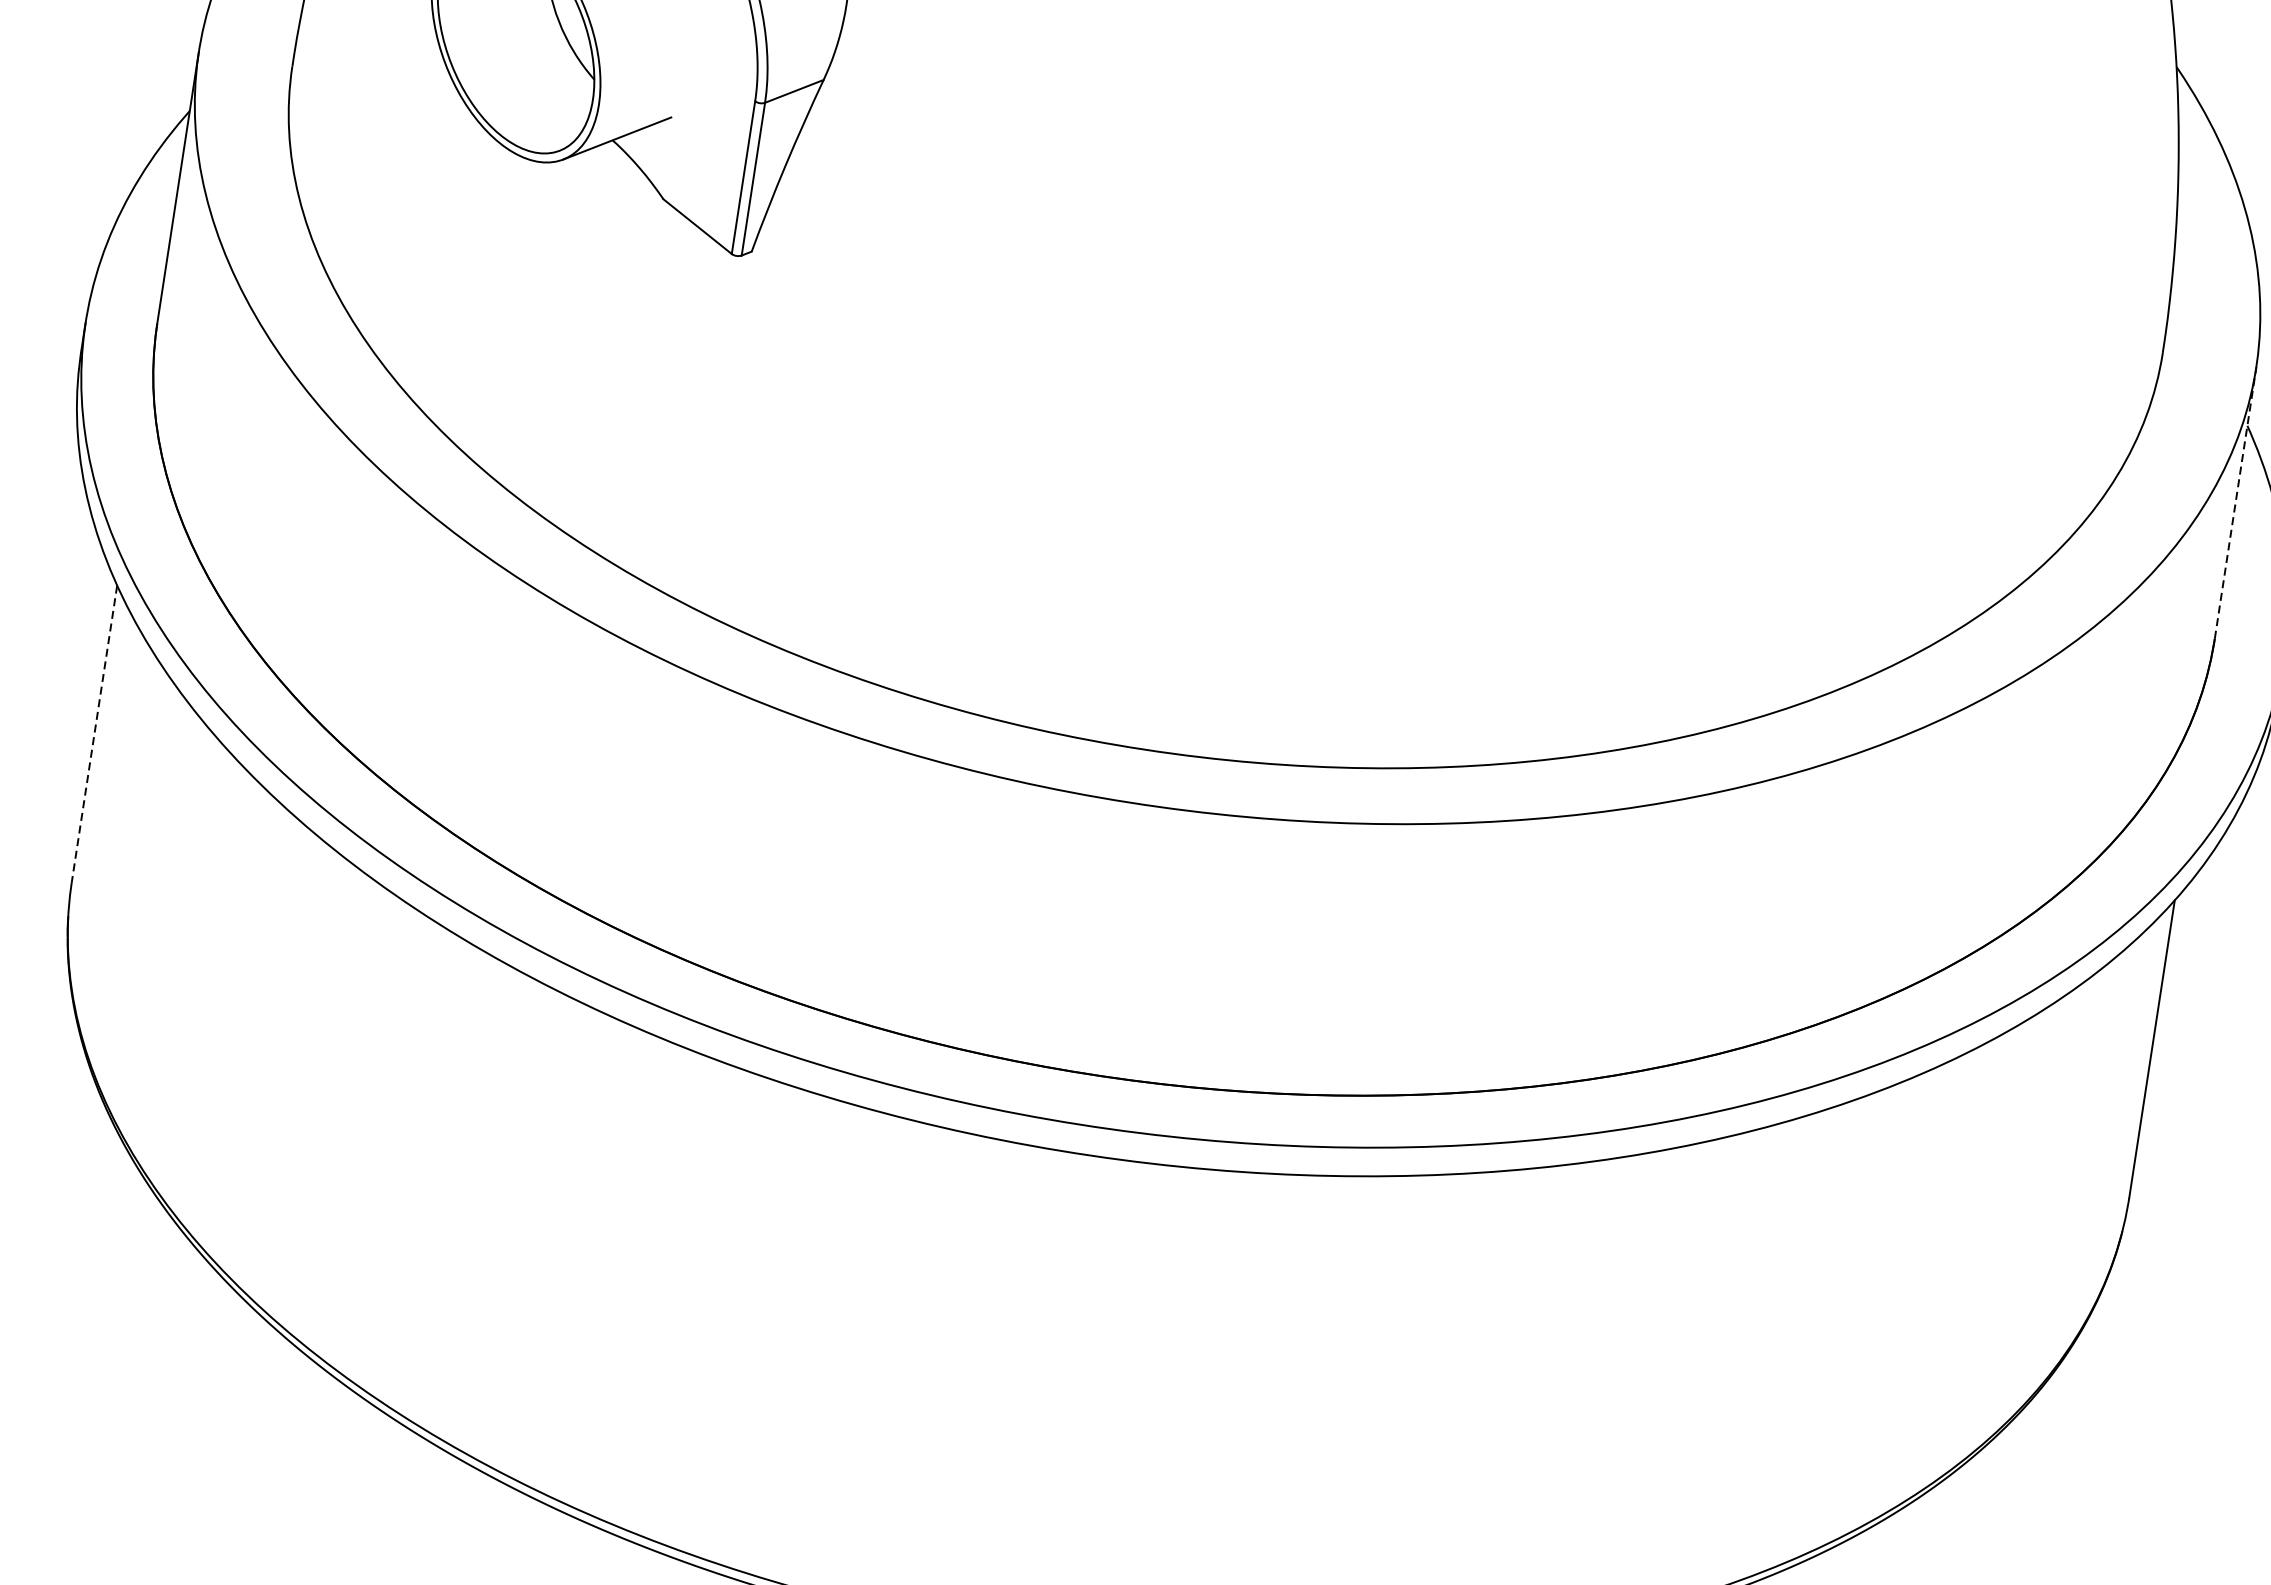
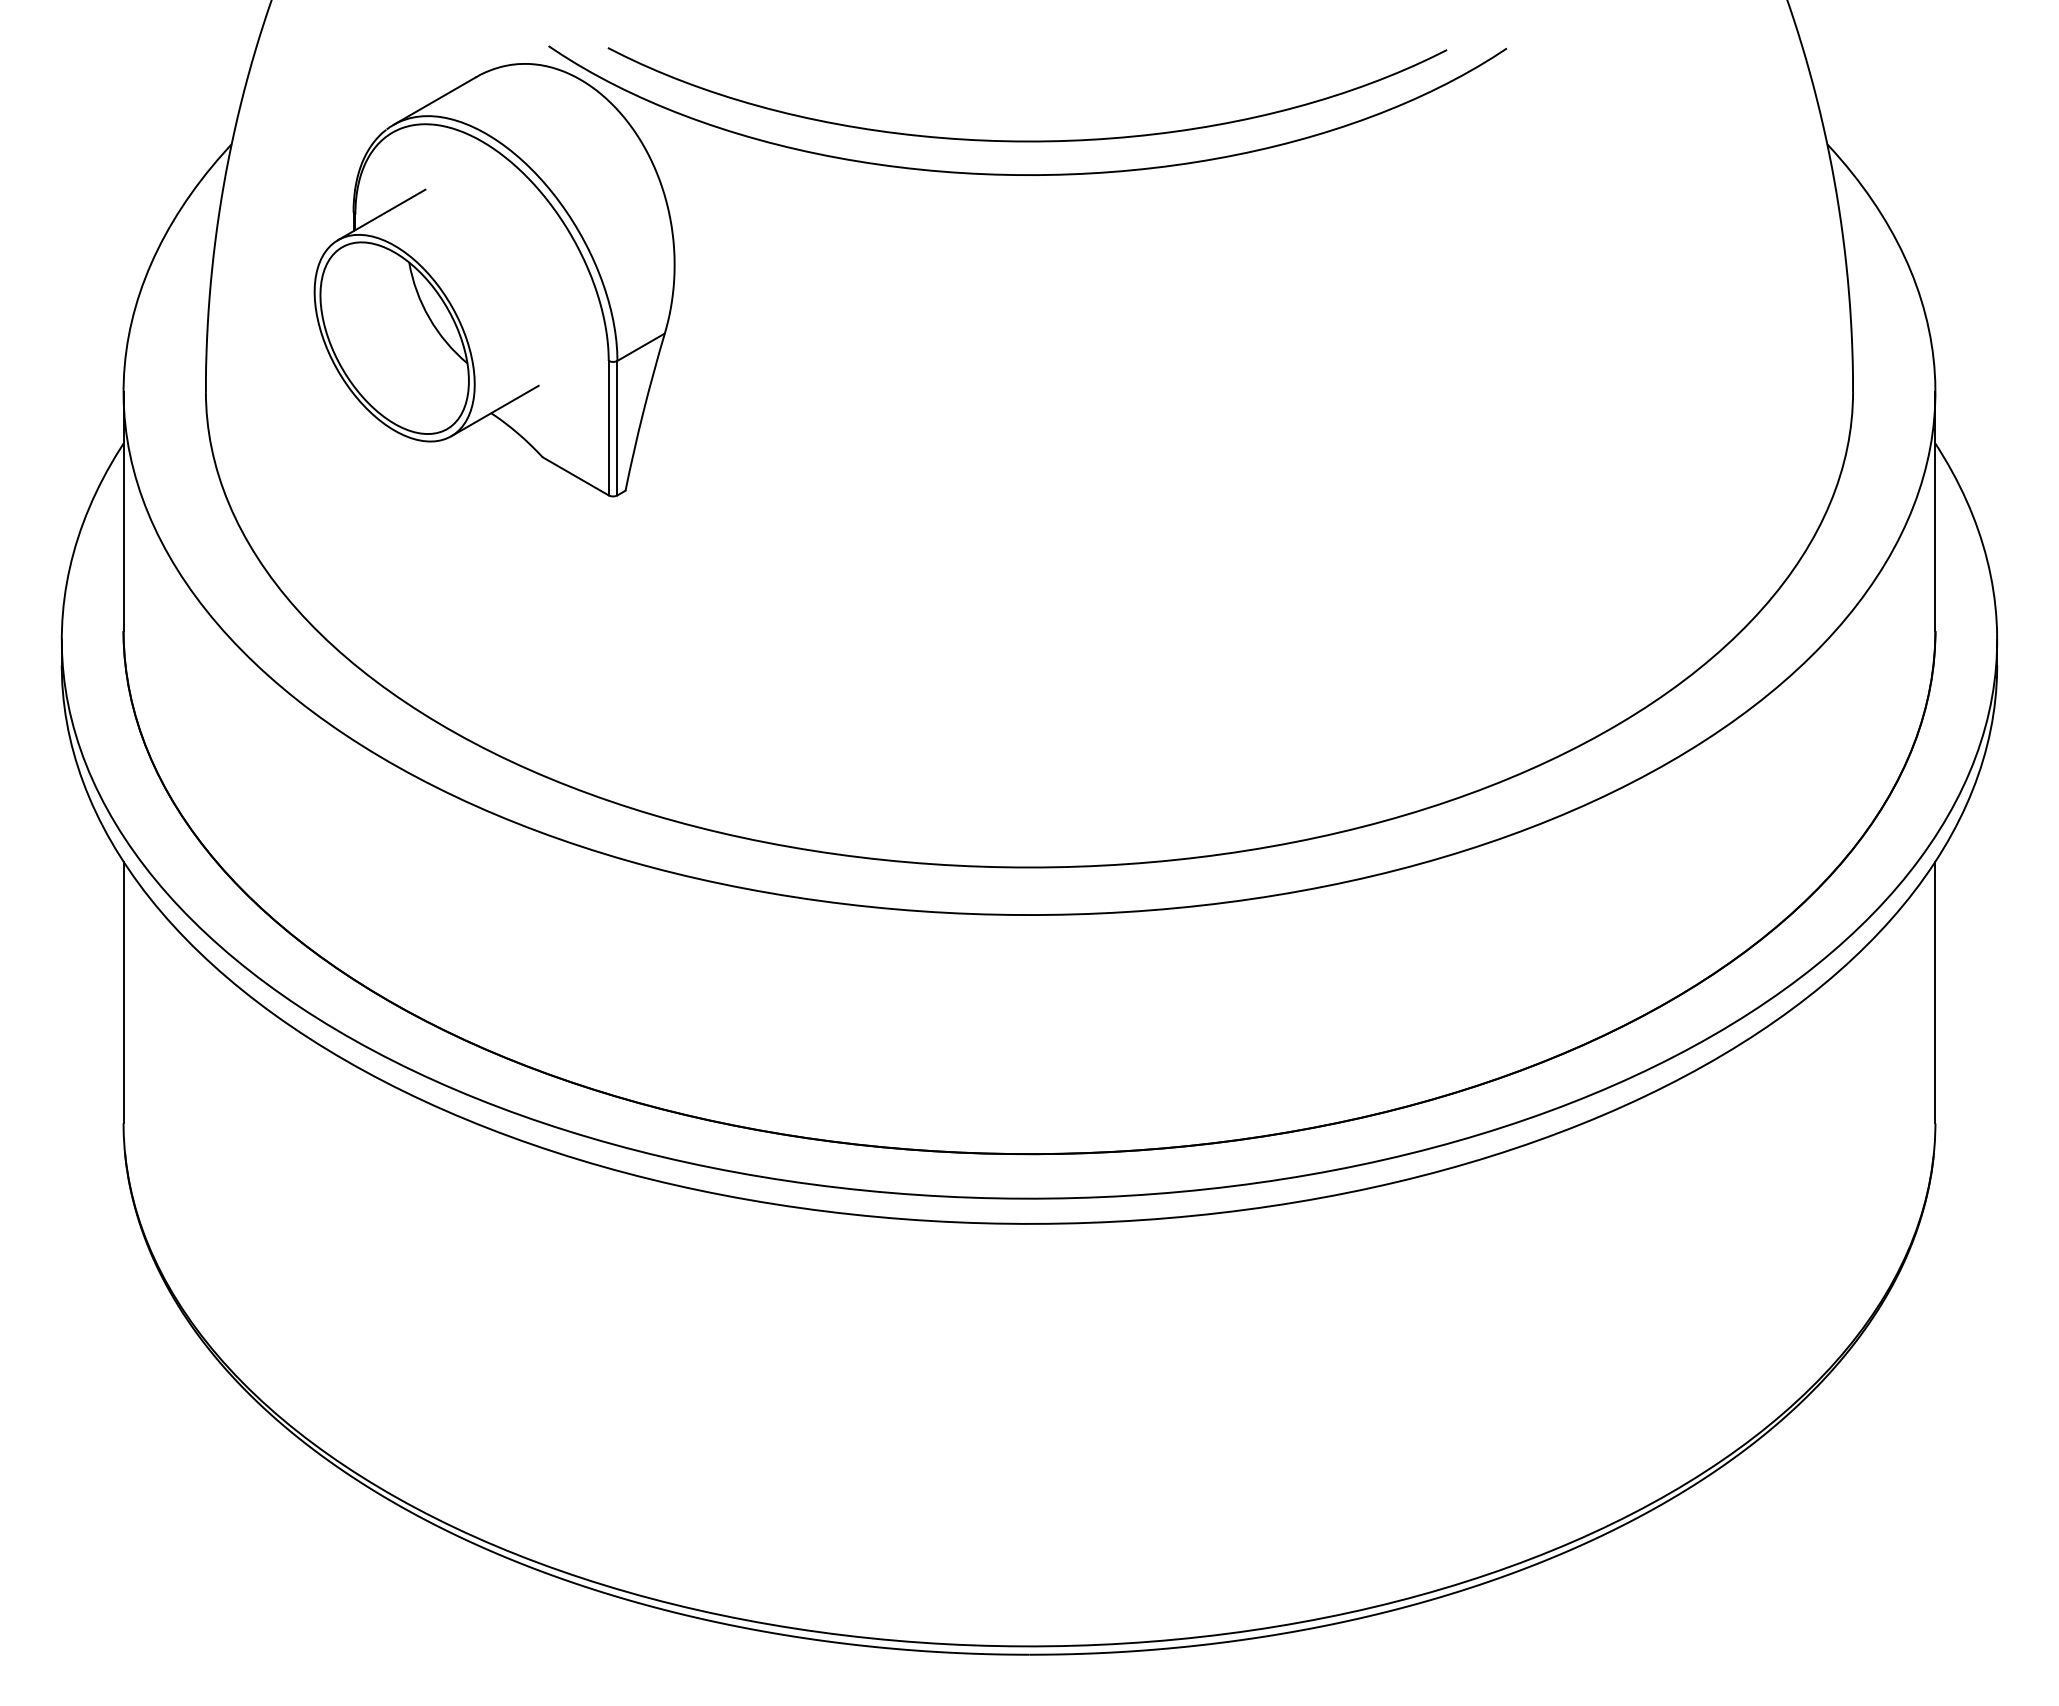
line: (2235, 502) -> (1935, 511), dashed -> solid
line: (94, 734) -> (123, 992), dashed -> solid

